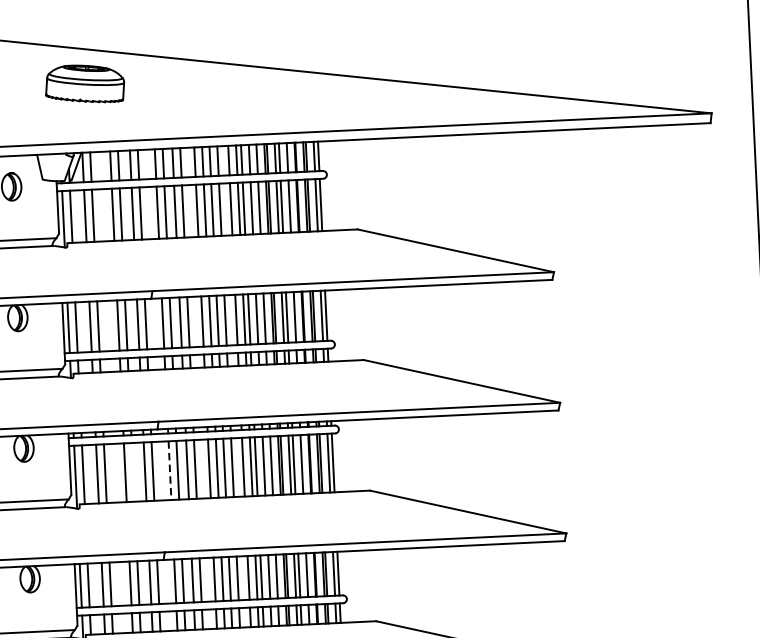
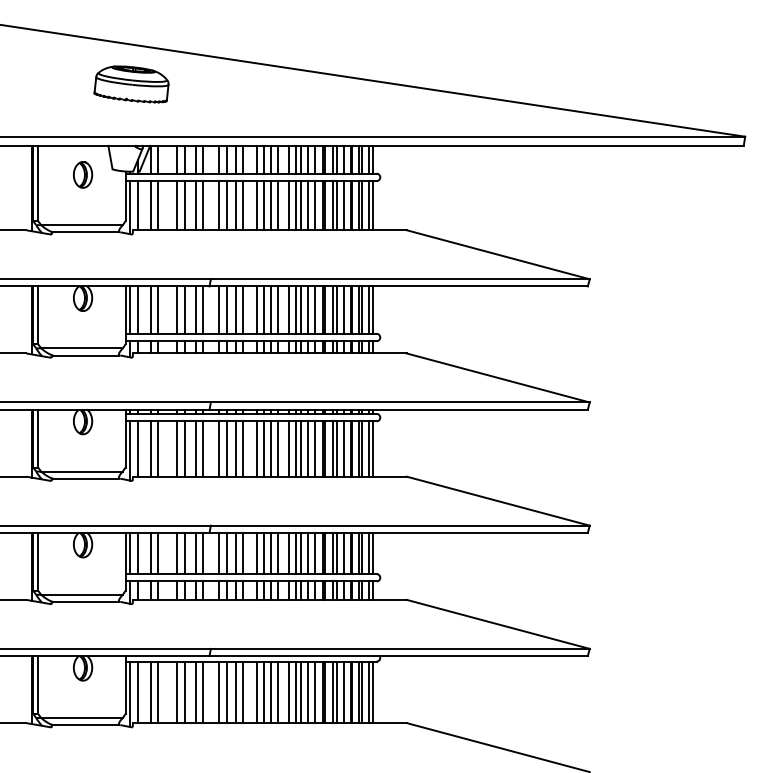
part: (84, 84) -> (131, 84), moved
line: (132, 471) -> (184, 448), added
line: (170, 471) -> (219, 449), dashed -> solid

